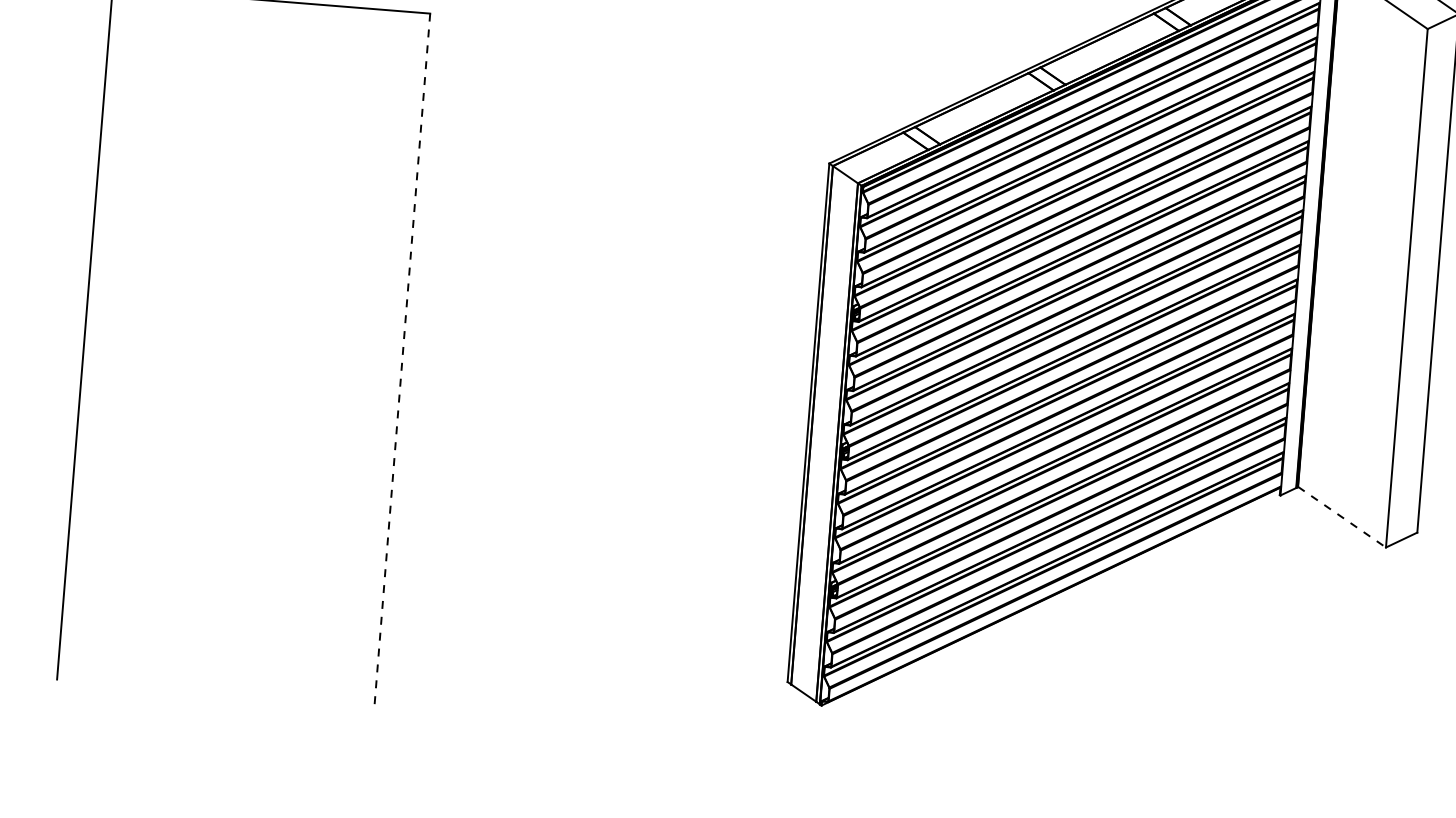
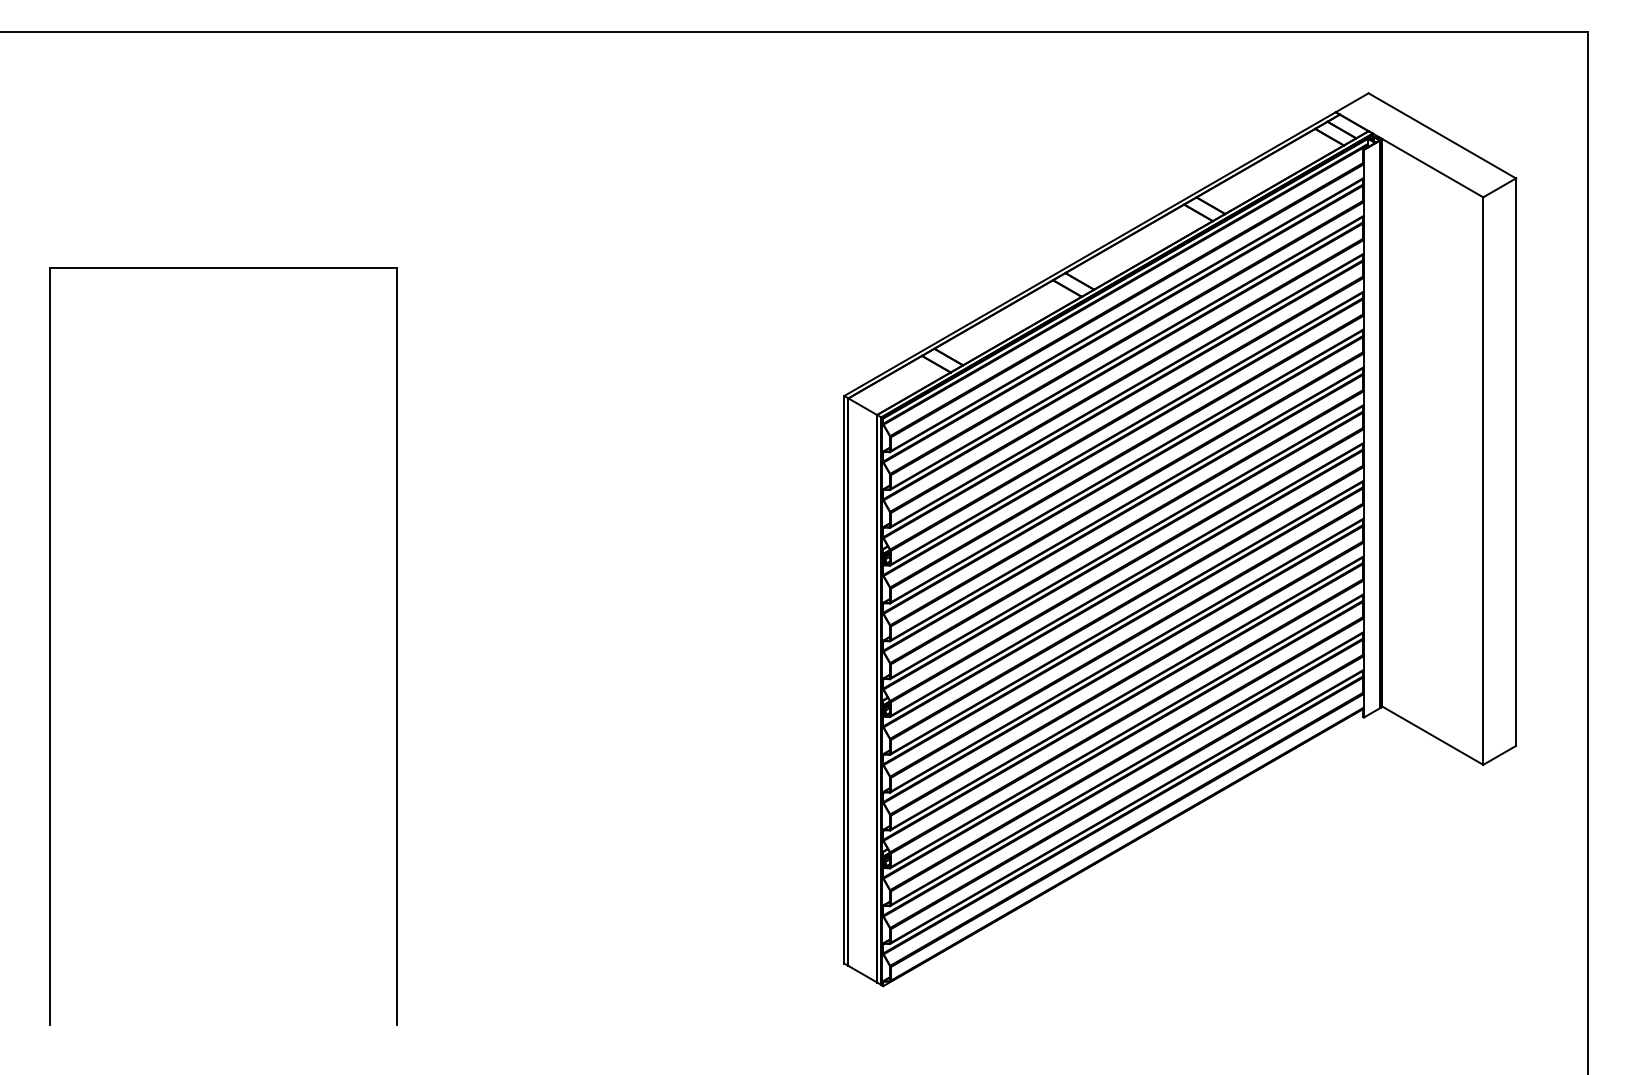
line: (402, 359) -> (397, 646), dashed -> solid
line: (1342, 517) -> (1433, 735), dashed -> solid

